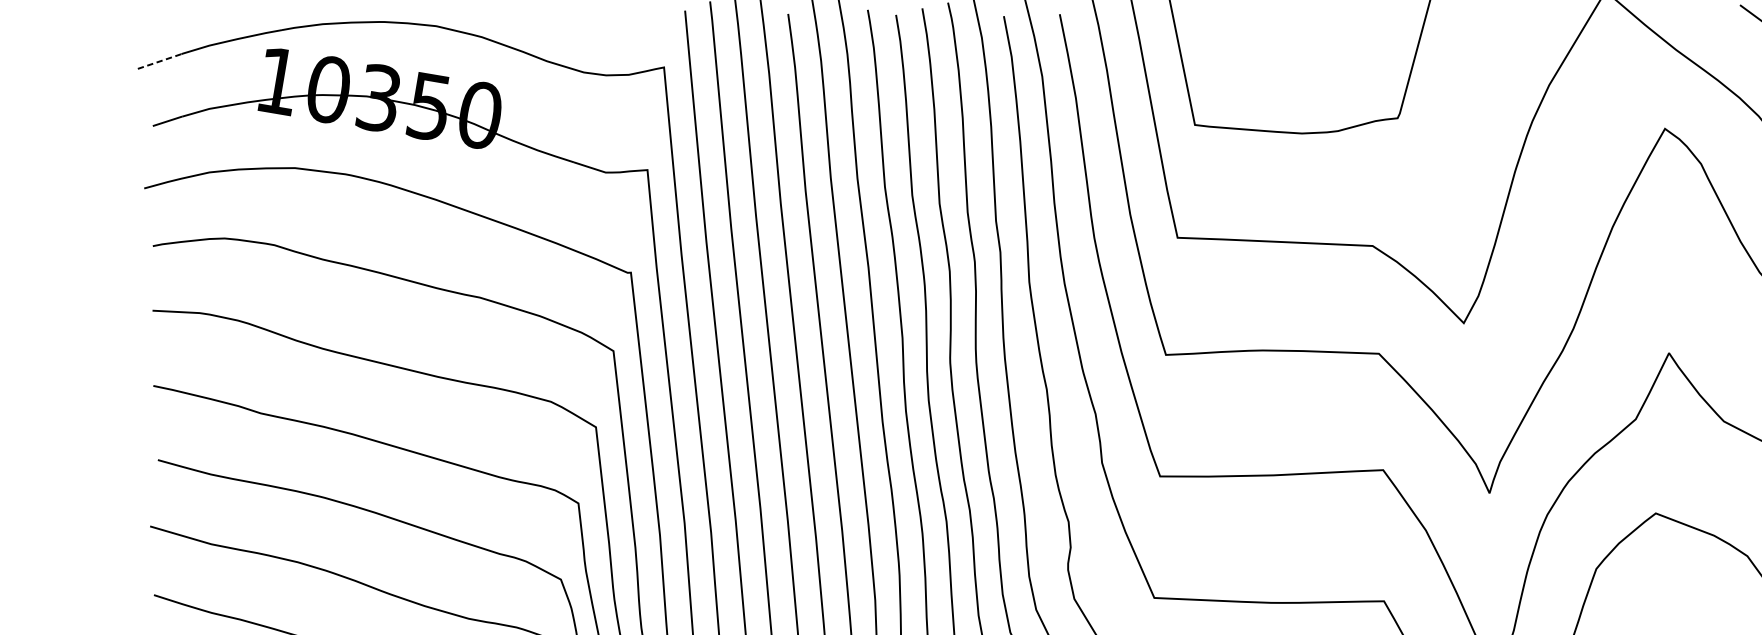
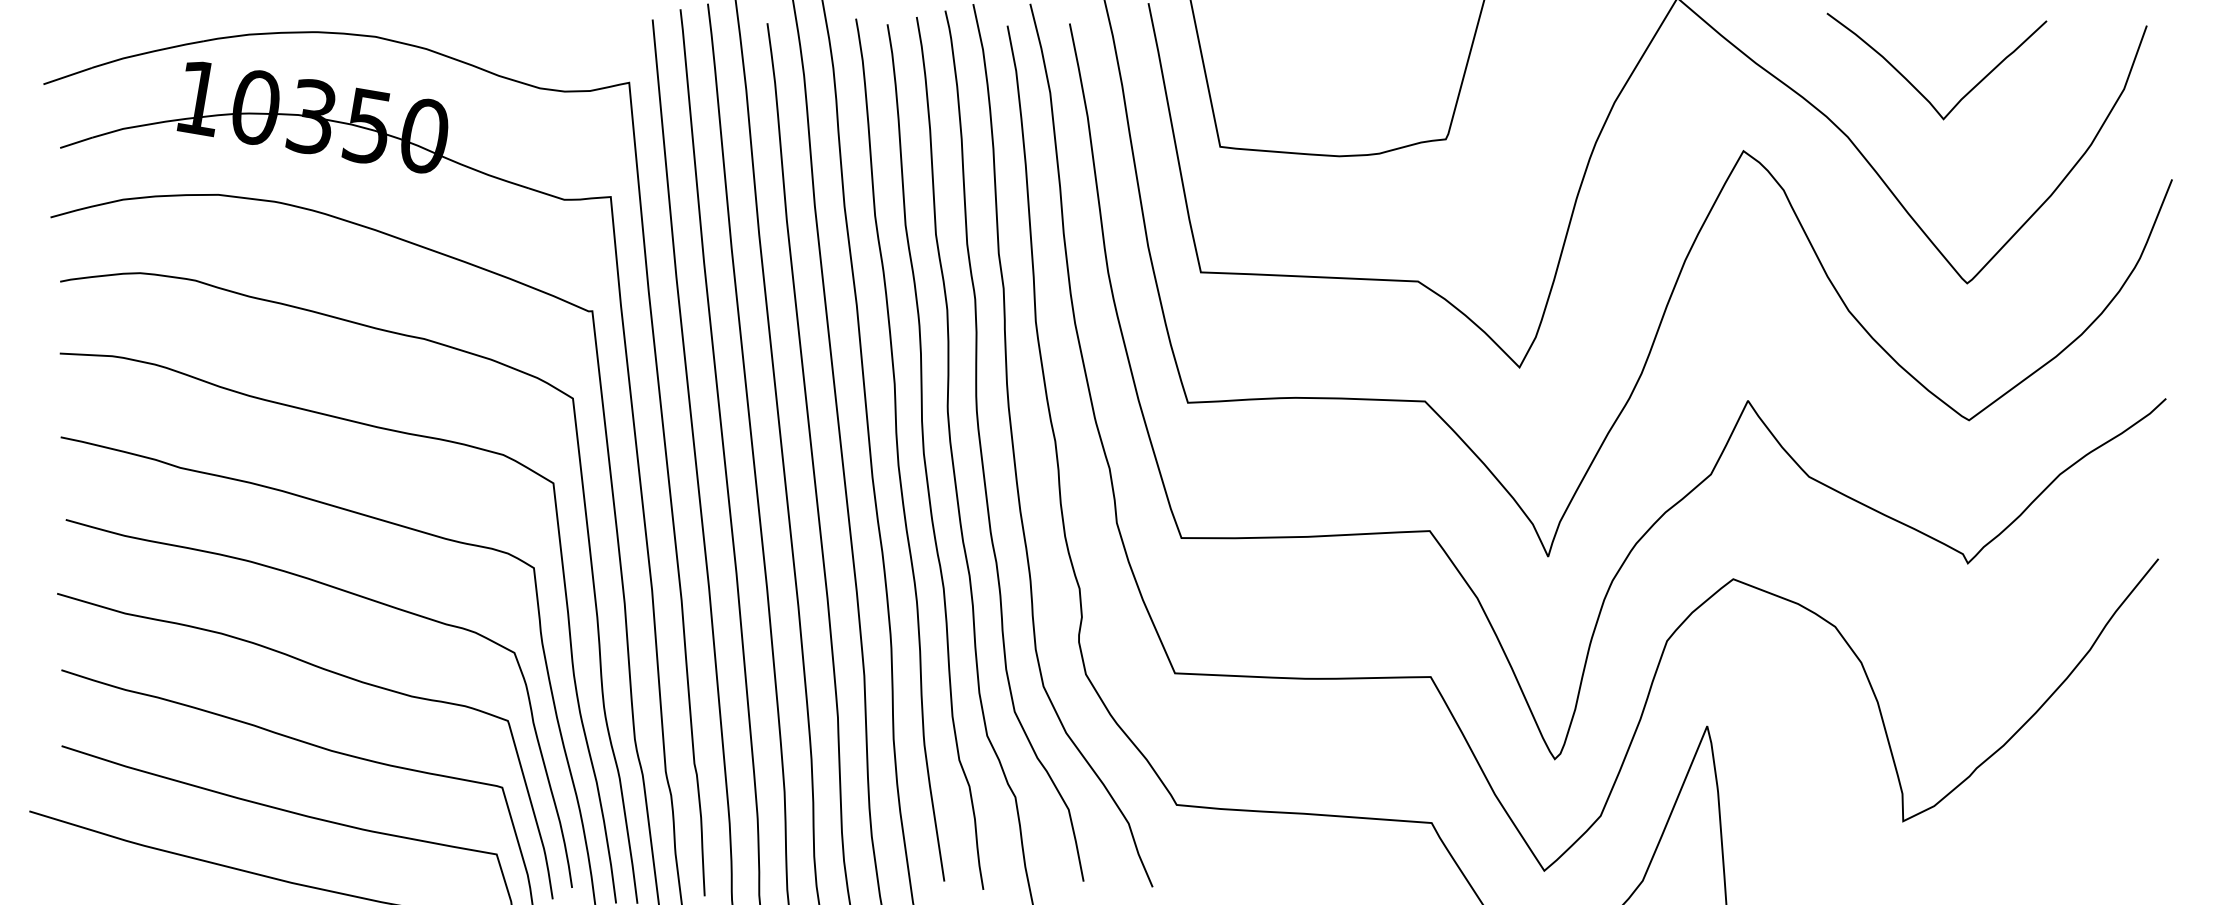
line: (159, 61) -> (67, 76), dashed -> solid

